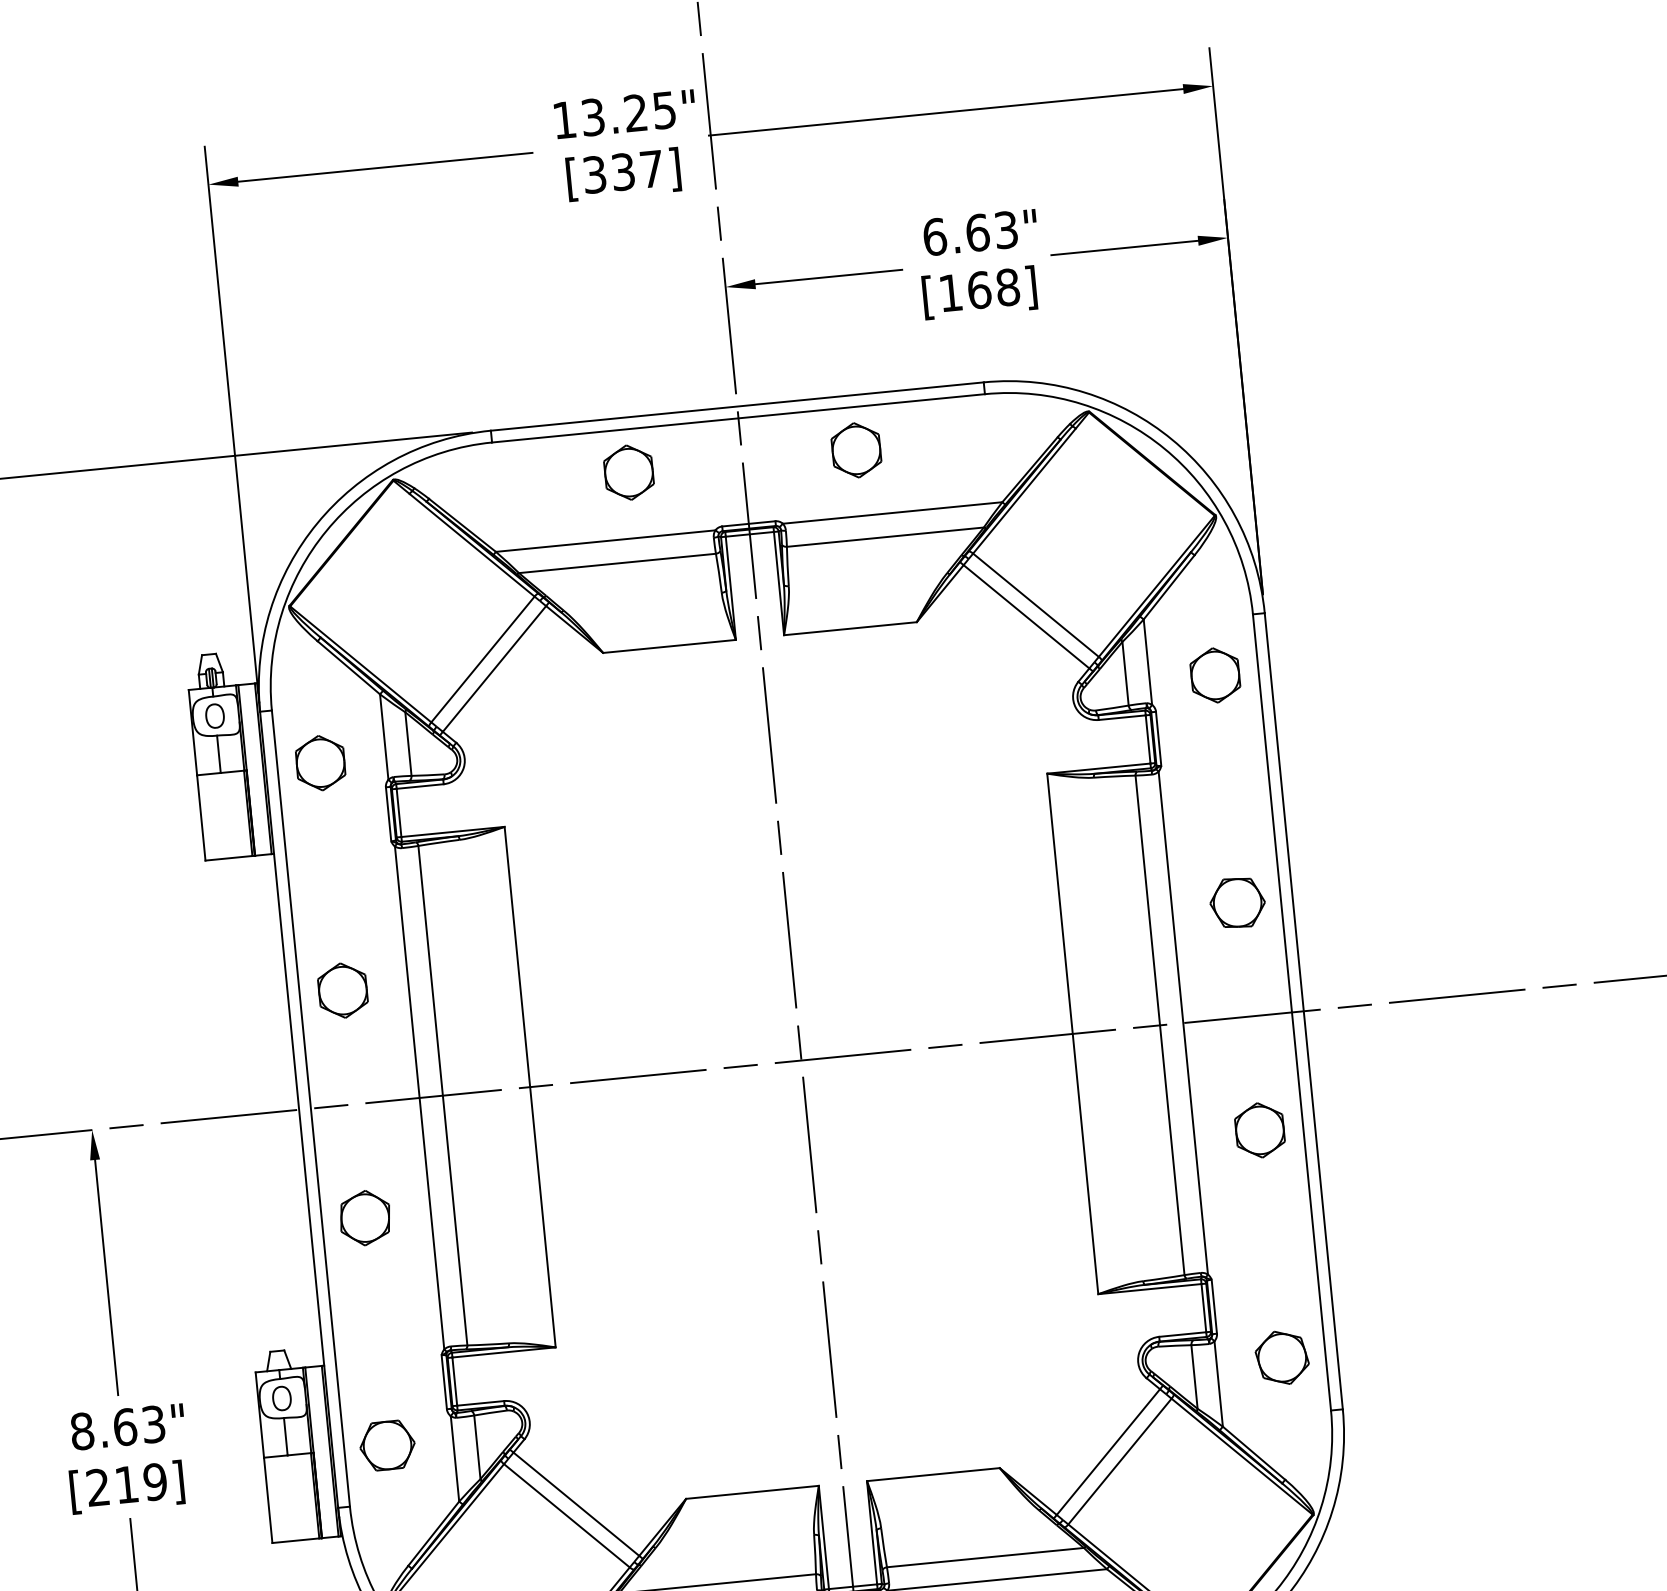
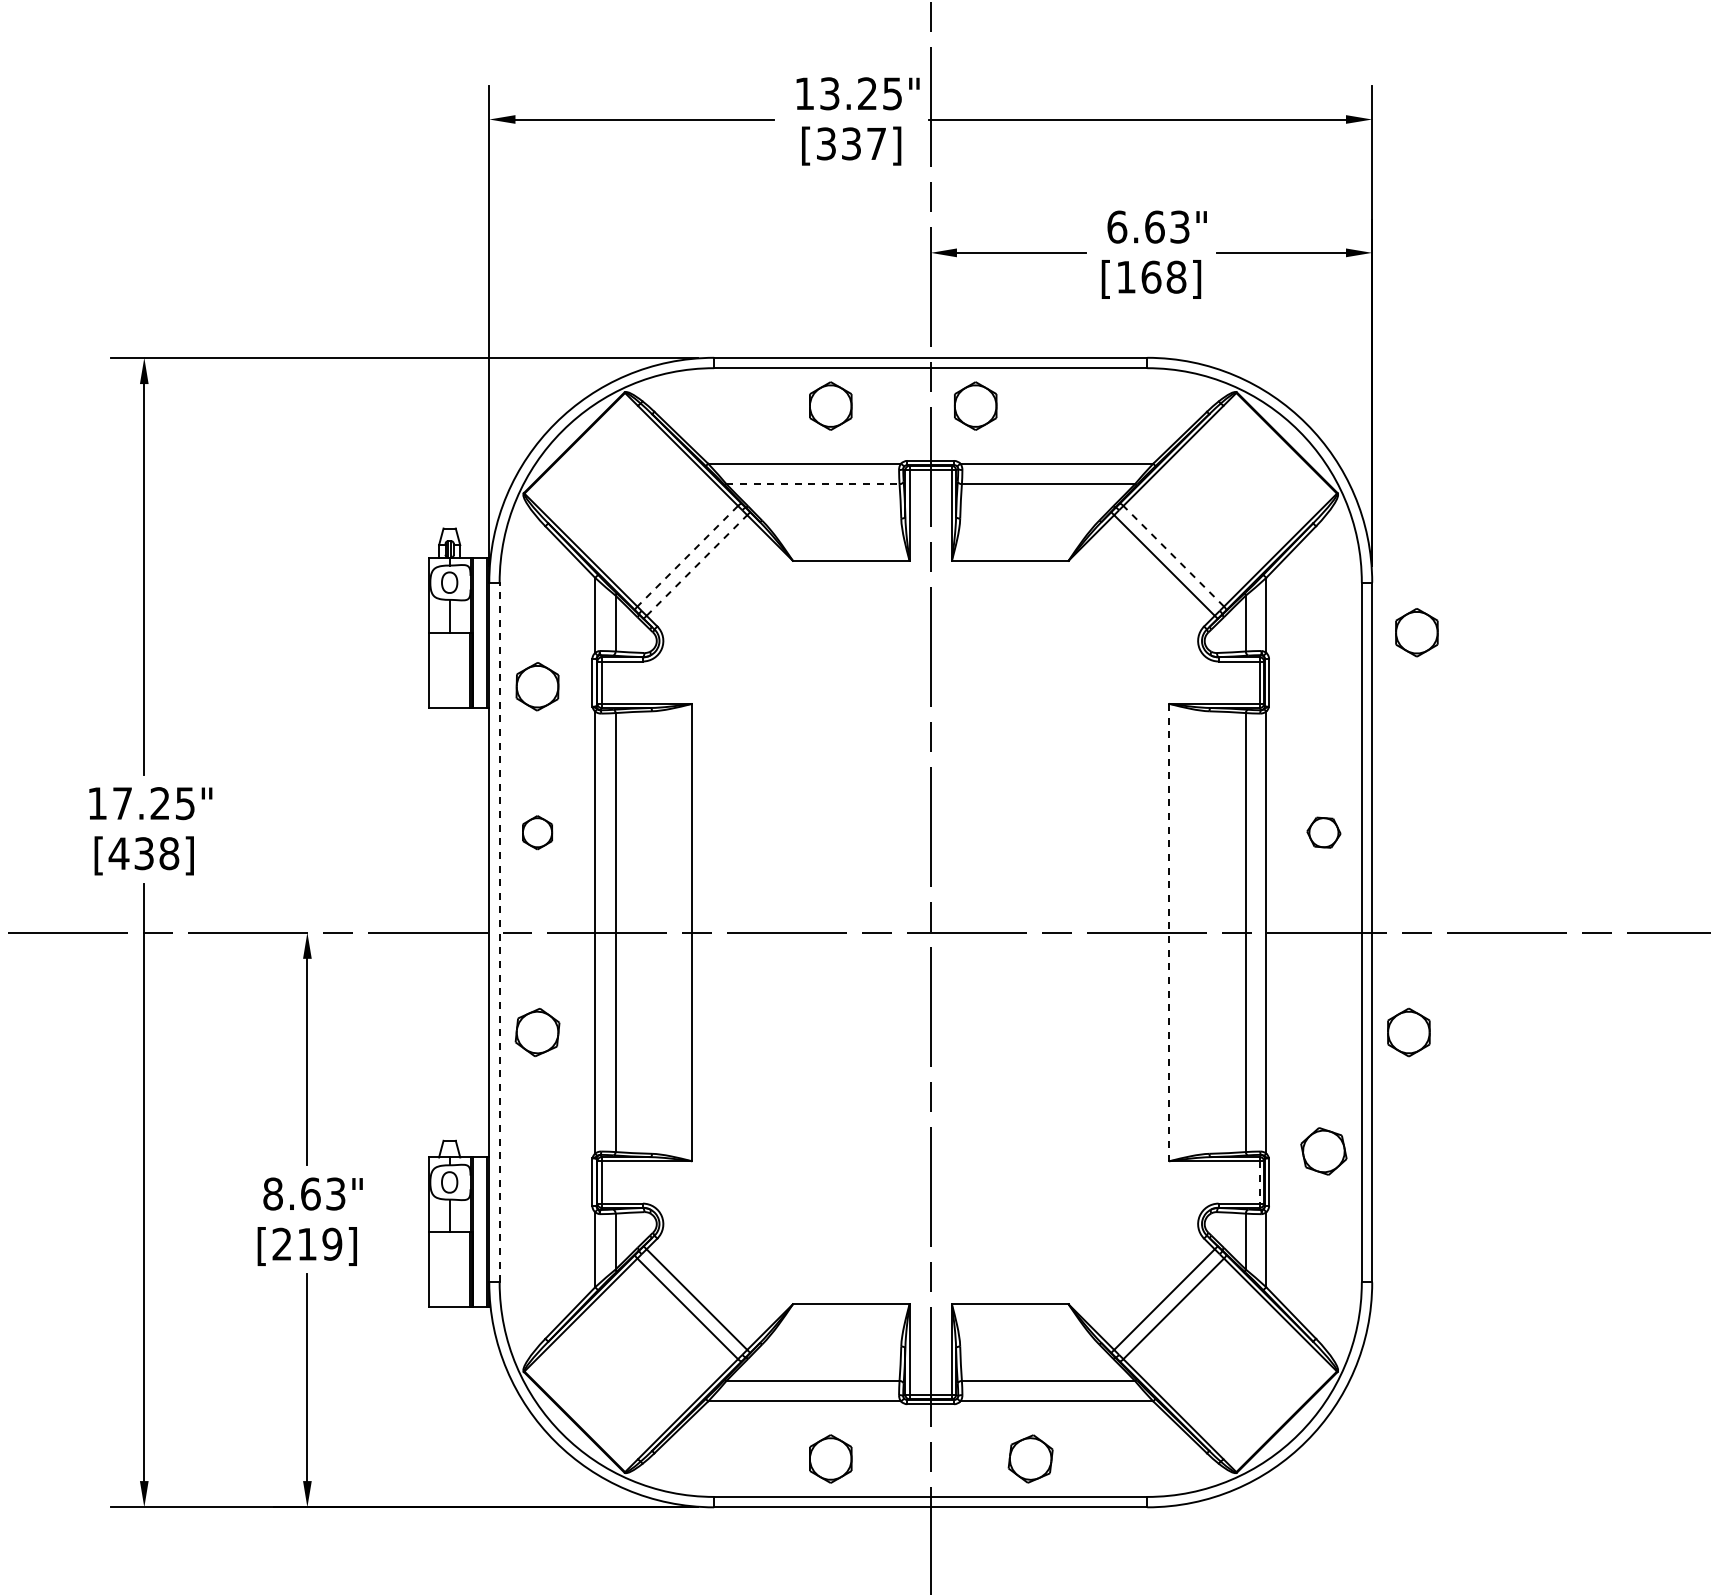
part: (856, 449) -> (975, 405), moved
line: (618, 563) -> (813, 484), solid -> dashed
line: (1035, 604) -> (1173, 555), solid -> dashed
line: (482, 659) -> (687, 556), solid -> dashed
line: (495, 668) -> (697, 565), solid -> dashed
part: (1214, 675) -> (1416, 632), moved
part: (320, 762) -> (537, 686), moved
part: (1237, 902) -> (1323, 832), size x0.7
part: (342, 990) -> (537, 832), size x0.7
line: (1073, 1033) -> (1169, 932), solid -> dashed
line: (310, 1108) -> (499, 932), solid -> dashed
part: (1259, 1130) -> (1408, 1032), moved
line: (1203, 1308) -> (1259, 1182), solid -> dashed
part: (1281, 1357) -> (1323, 1151), moved
part: (387, 1445) -> (537, 1232), removed

